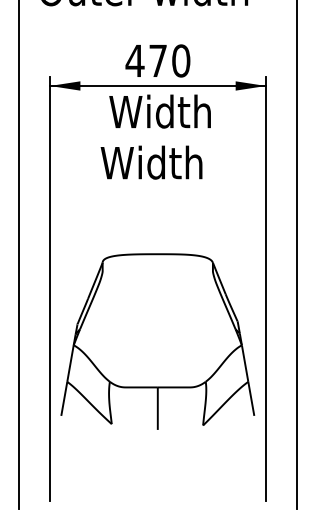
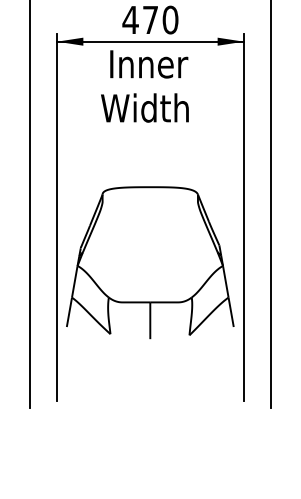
text: (160, 111) -> (152, 63), Width -> Inner

